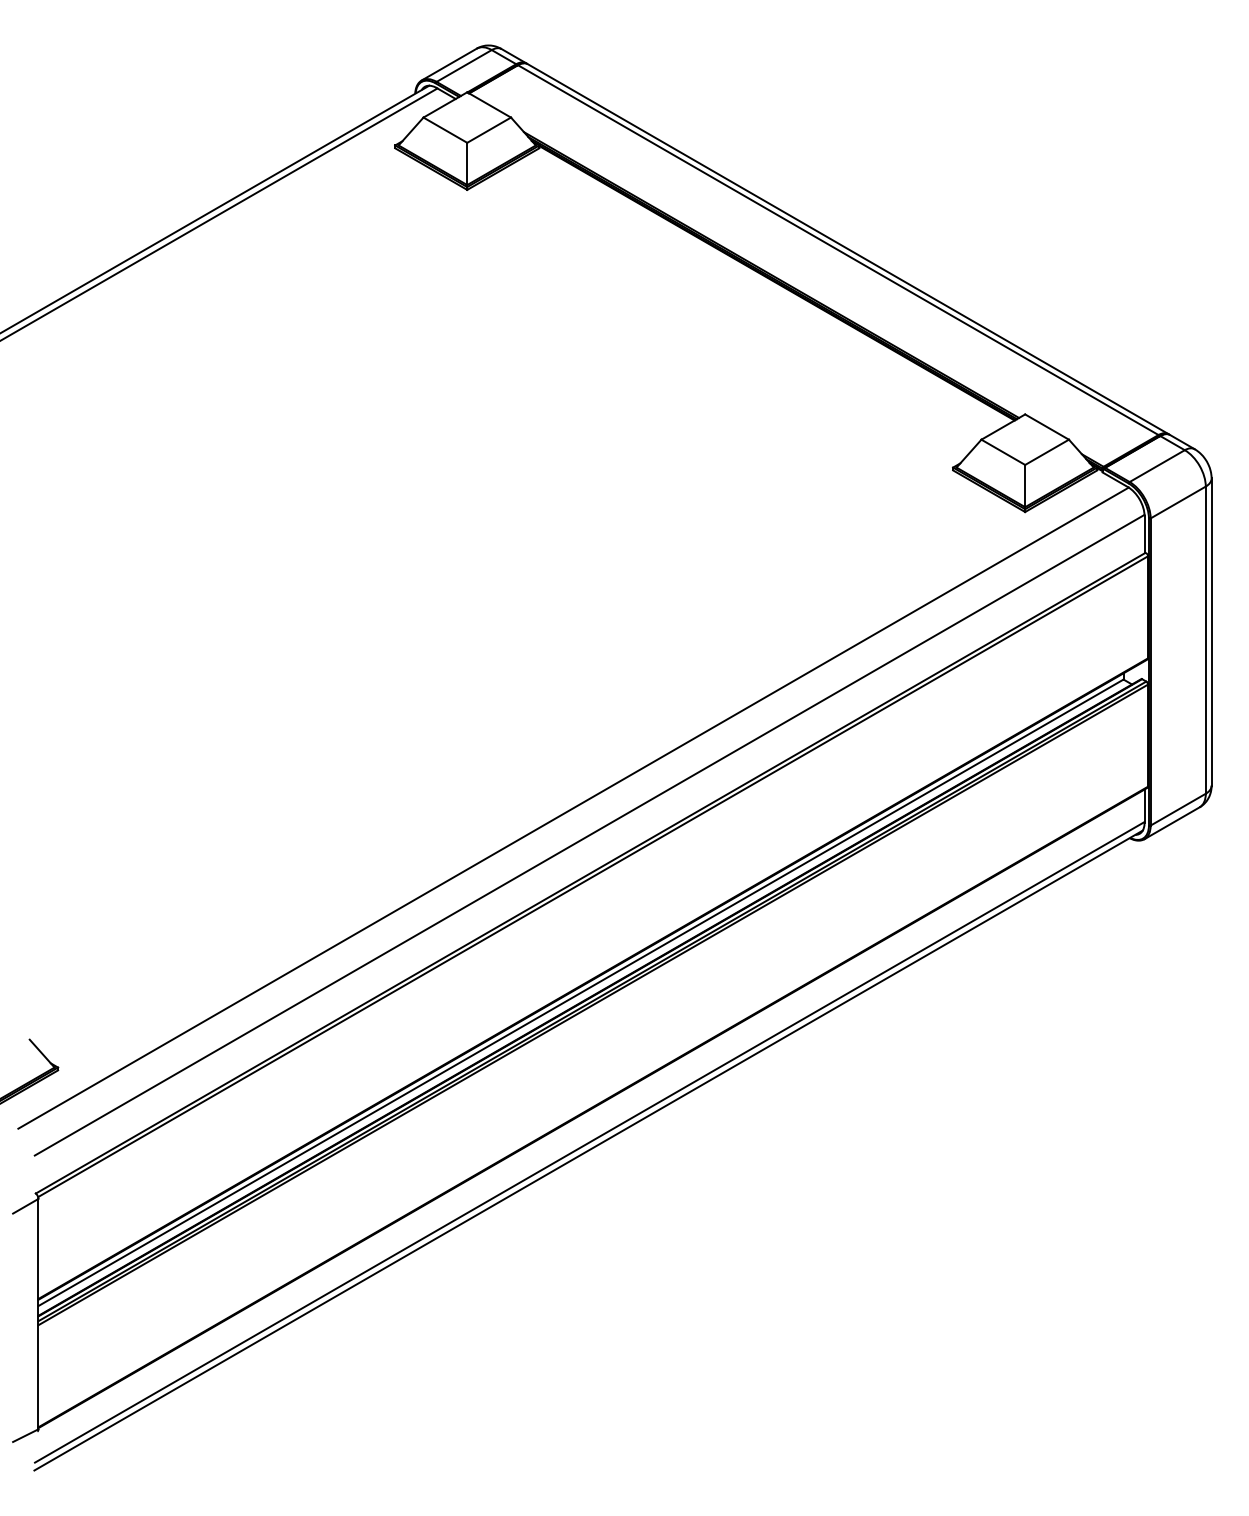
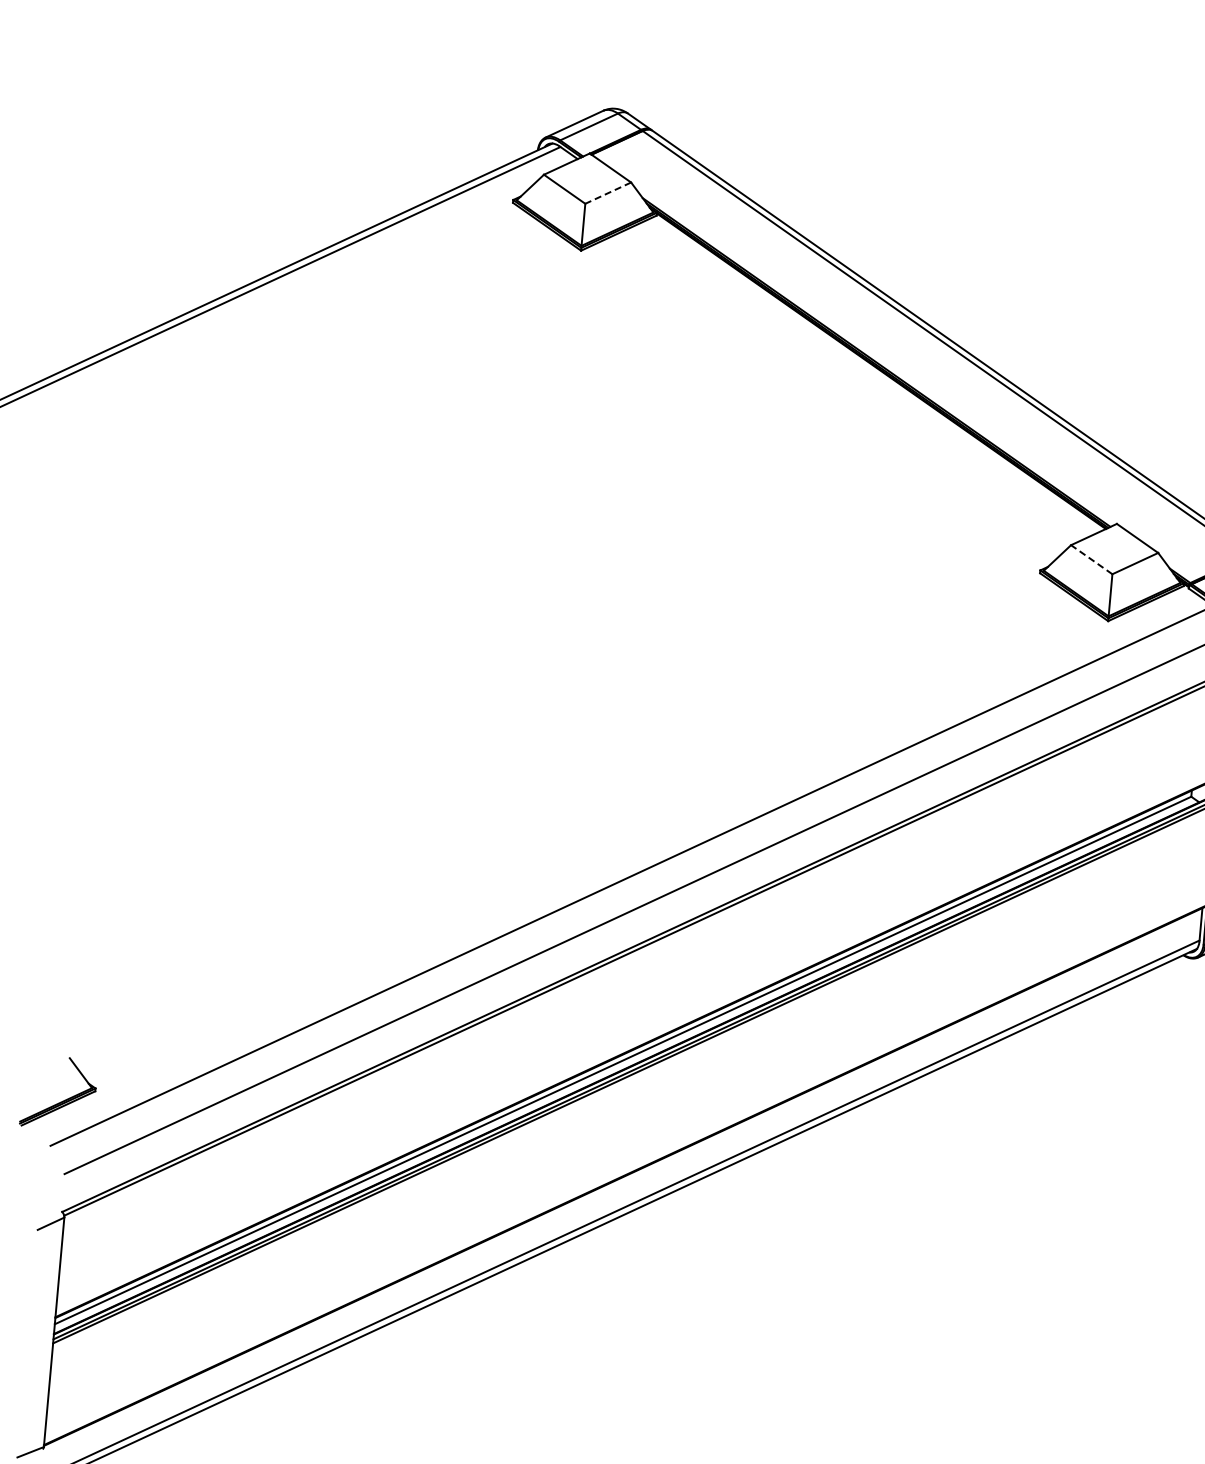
line: (488, 130) -> (607, 193), solid -> dashed
line: (1002, 452) -> (1090, 559), solid -> dashed

